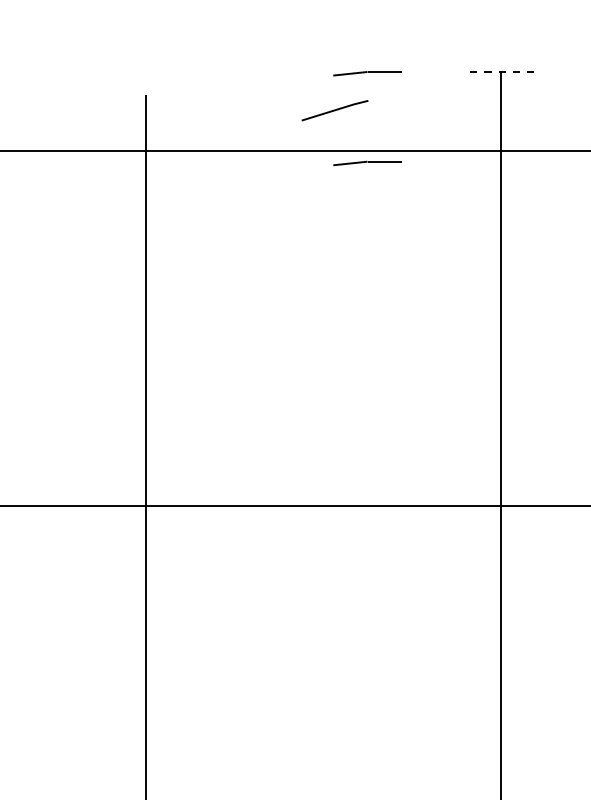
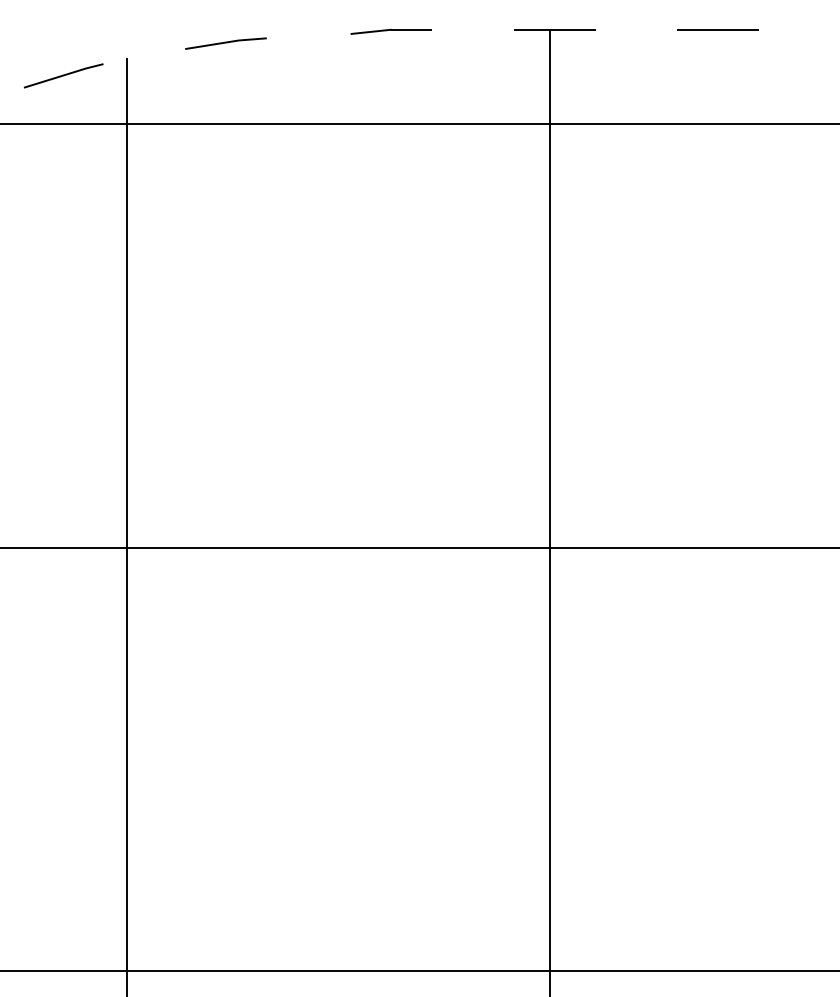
line: (504, 71) -> (554, 29), dashed -> solid
line: (228, 83) -> (225, 43), added
line: (334, 110) -> (63, 75), moved
part: (366, 163) -> (390, 138), removed

